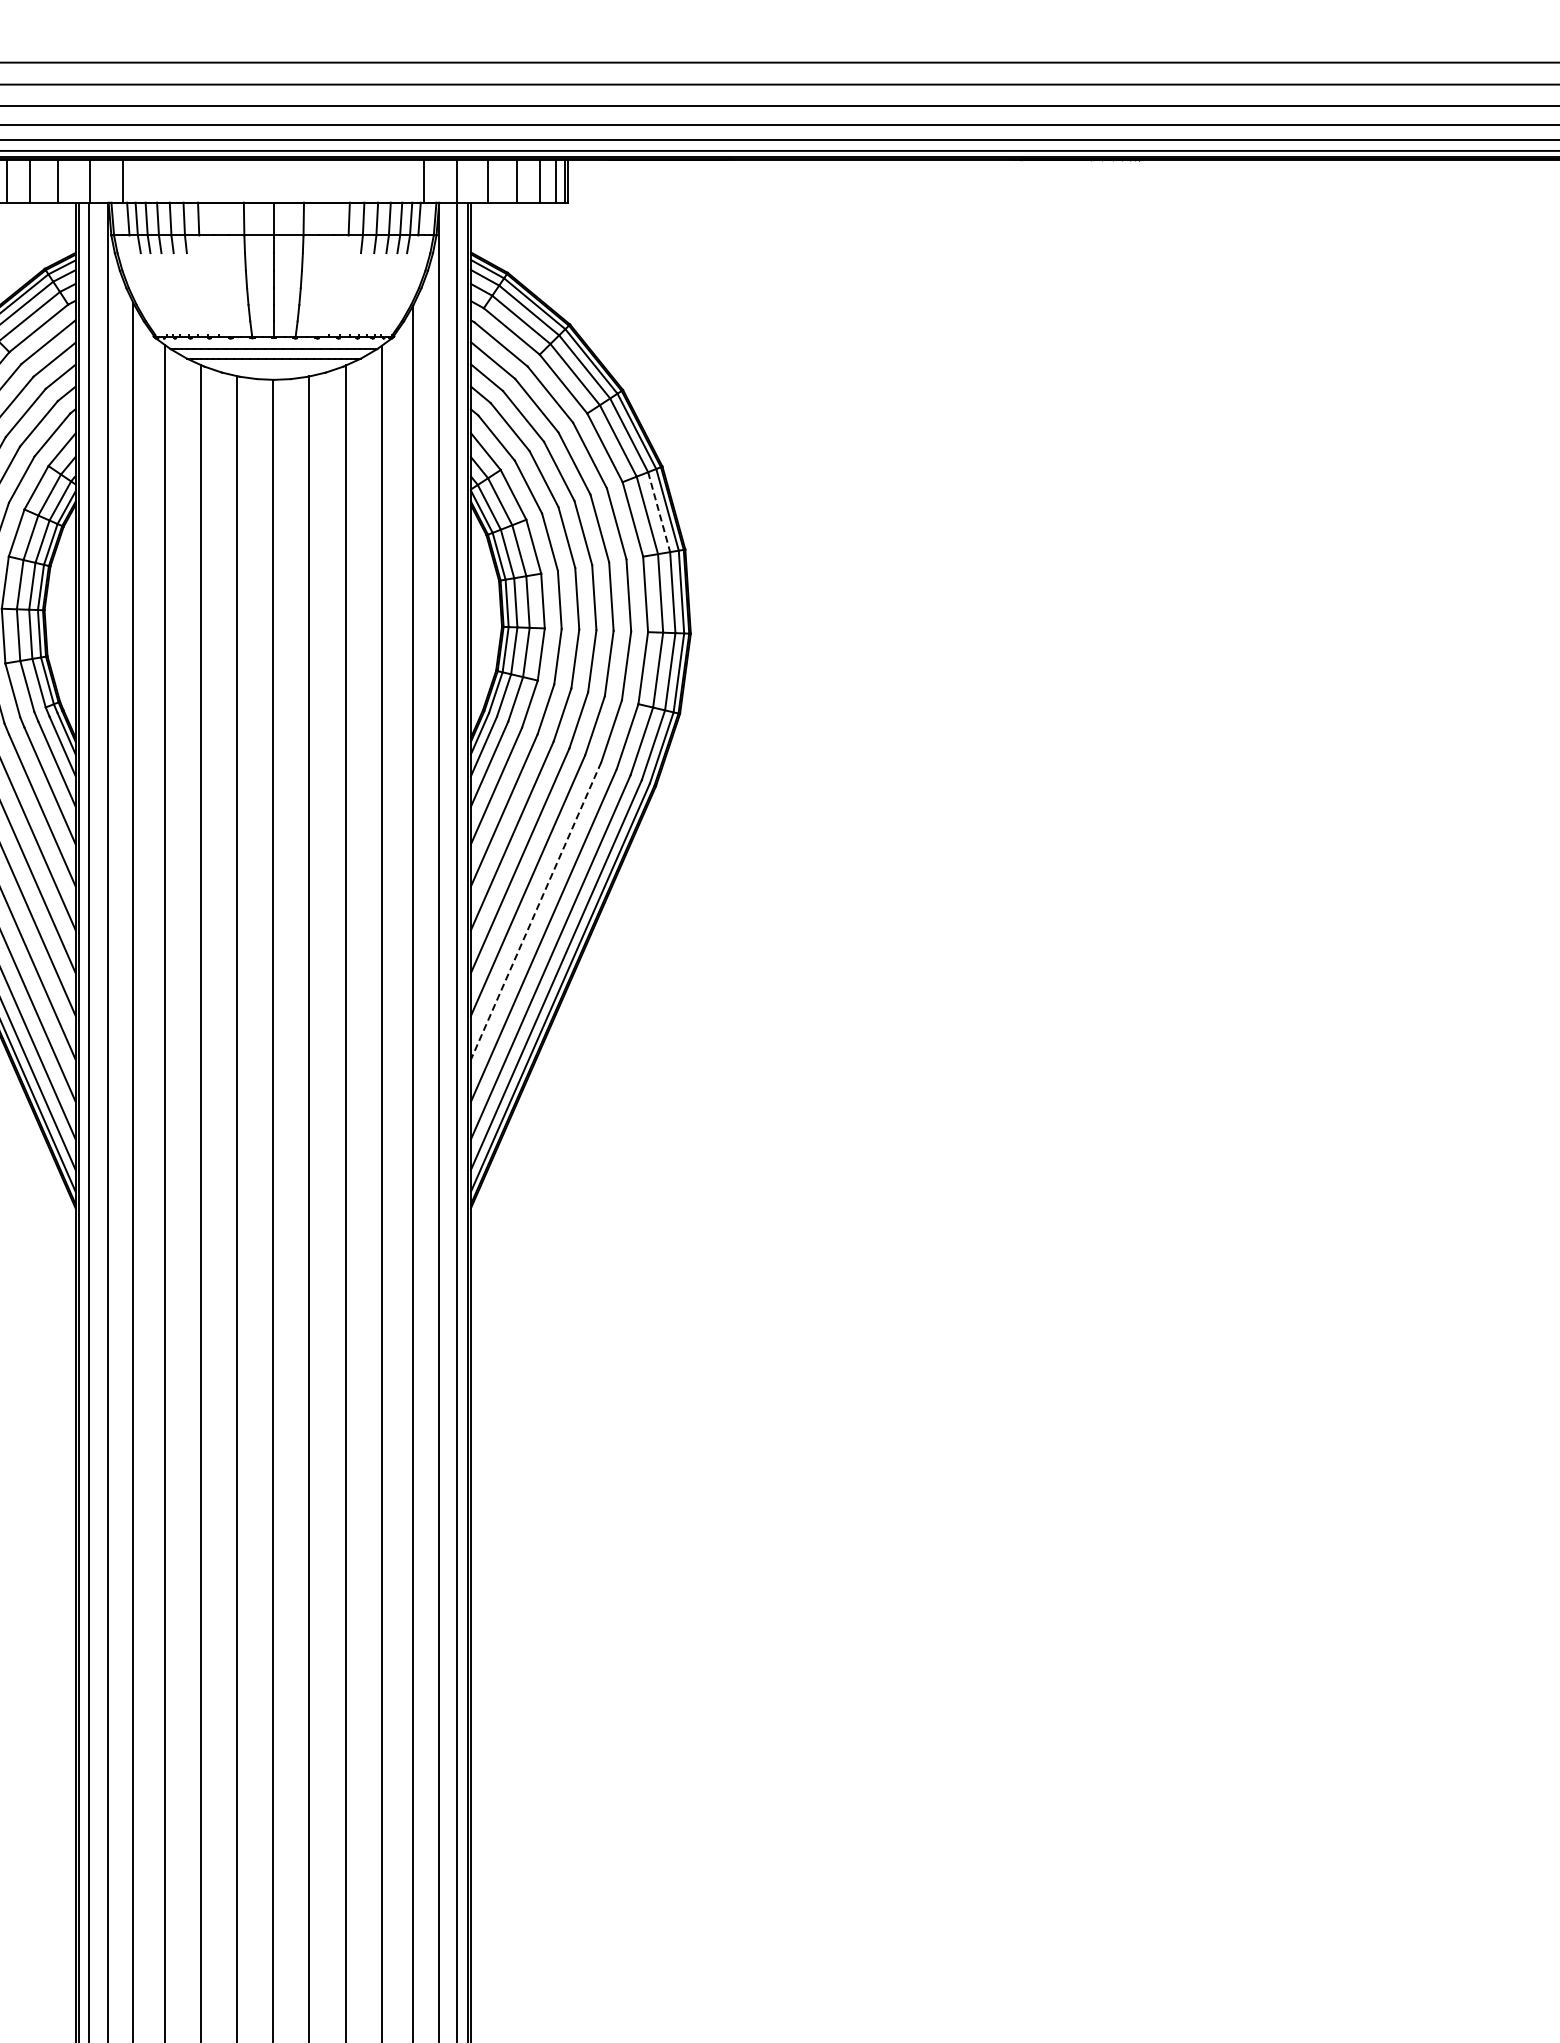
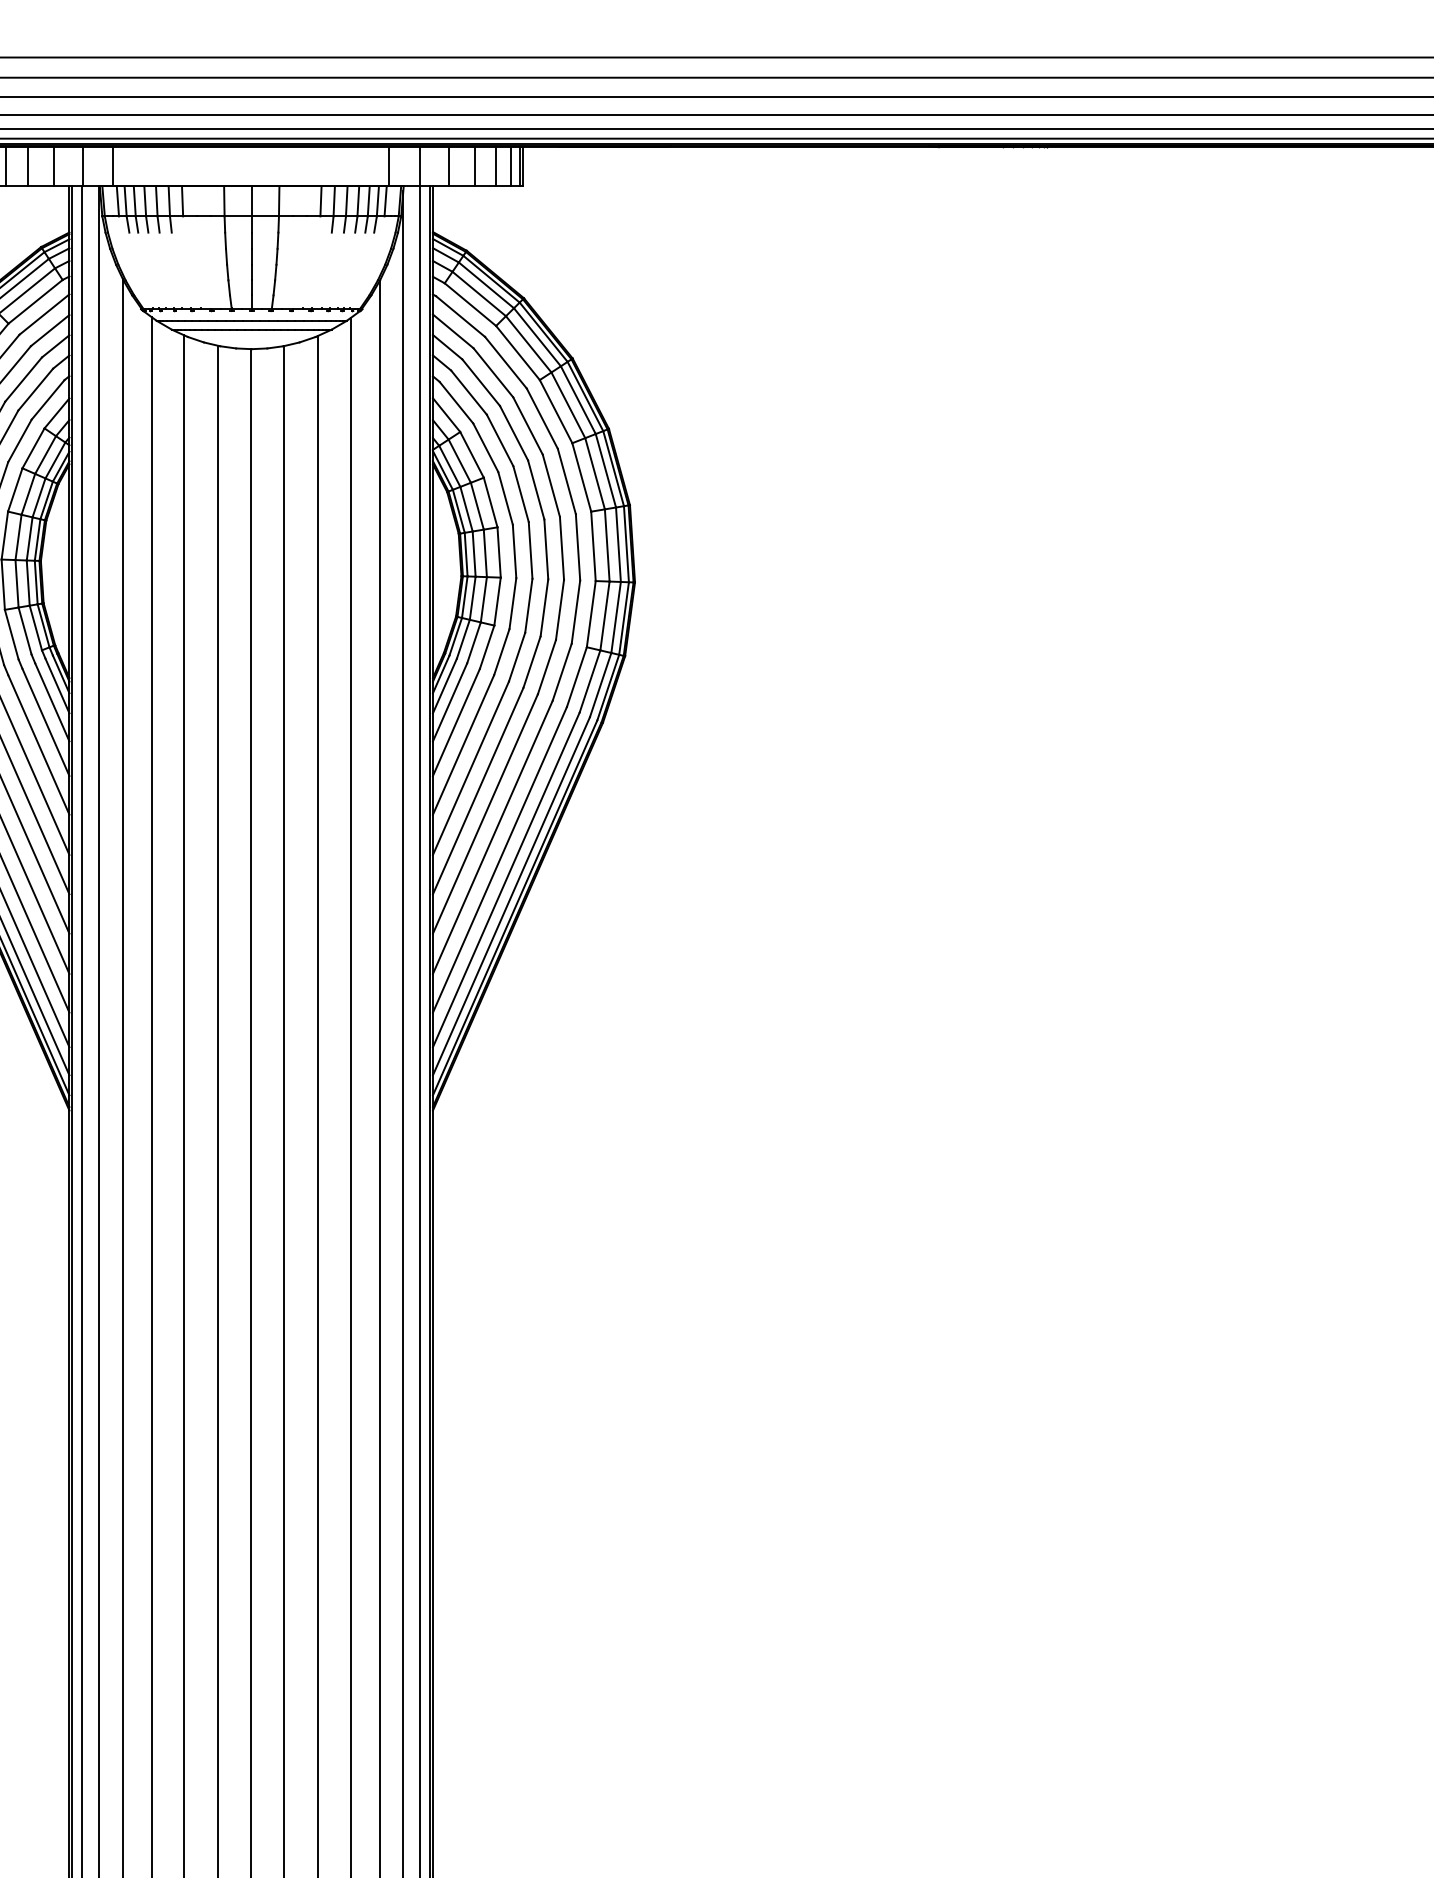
line: (659, 512) -> (606, 471), dashed -> solid
line: (535, 911) -> (492, 837), dashed -> solid

